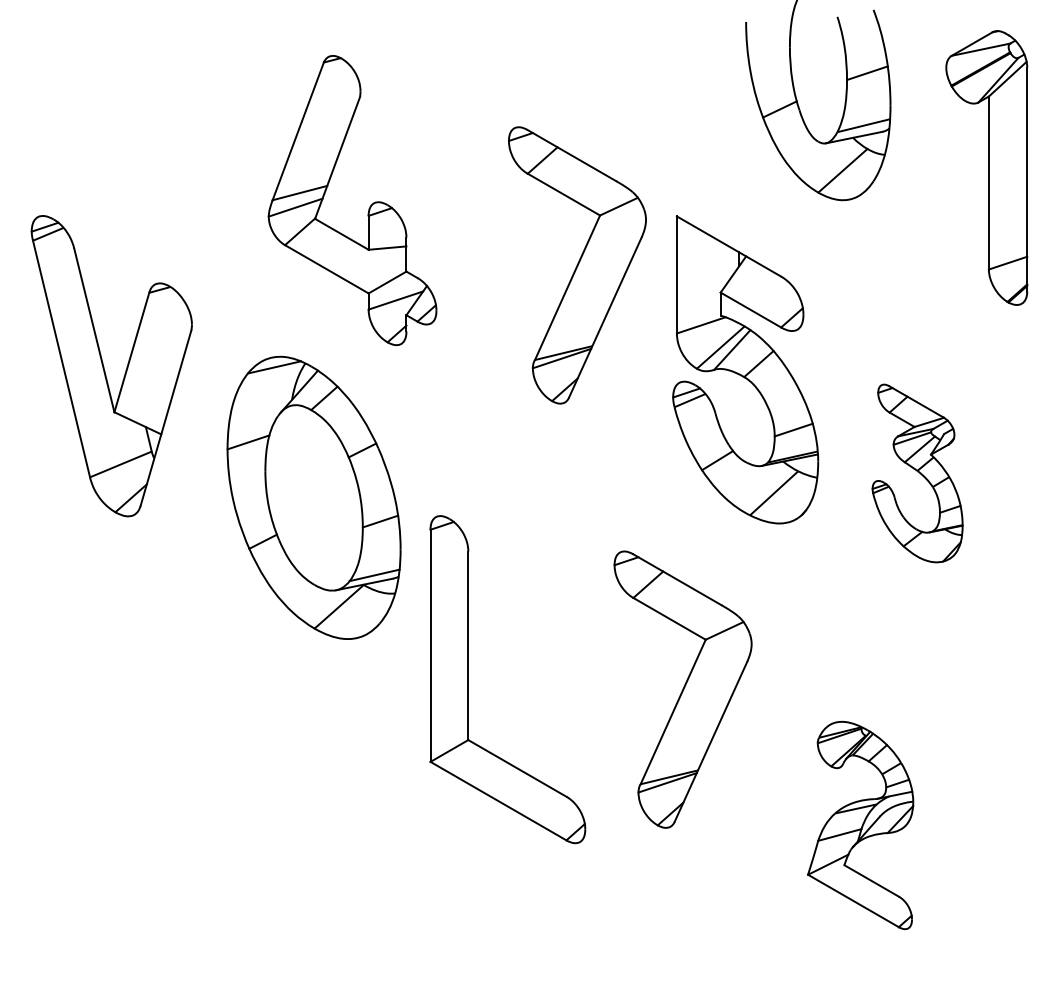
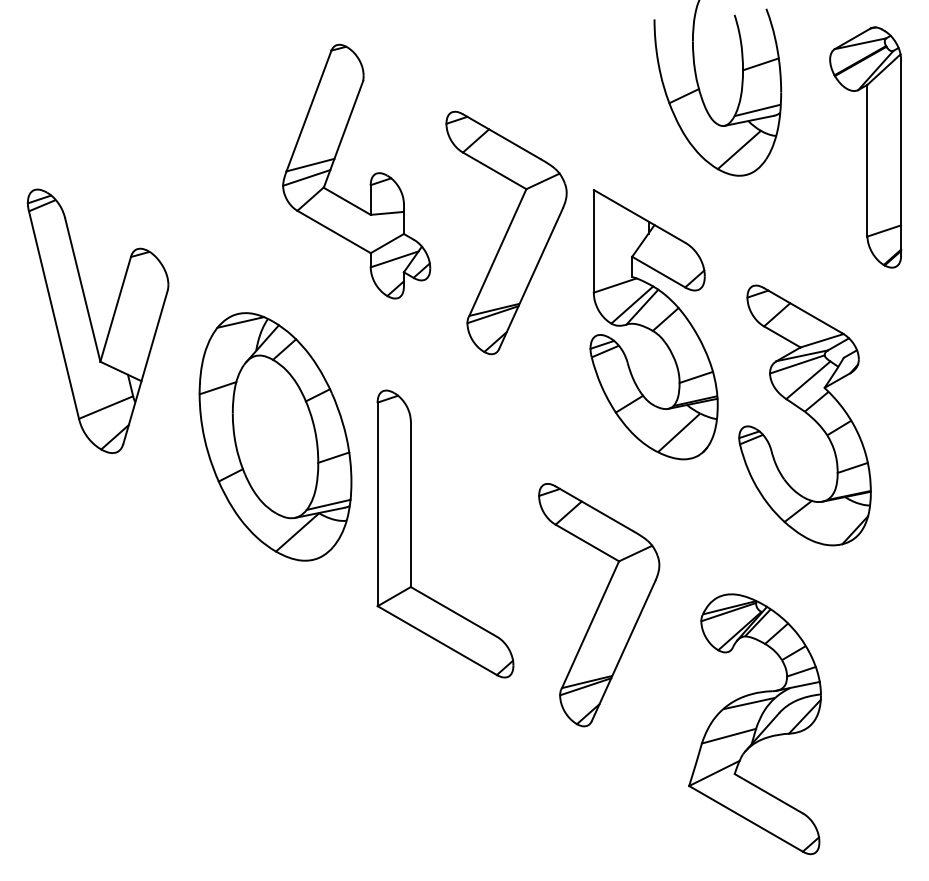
part: (368, 208) -> (370, 178), moved
part: (917, 473) -> (804, 415), size x1.67
part: (468, 679) -> (410, 533), moved
part: (860, 825) -> (754, 724), size x1.43

